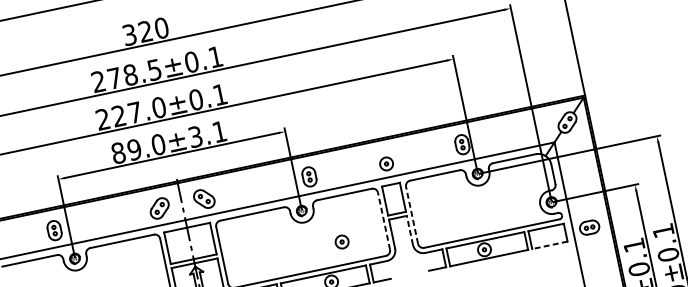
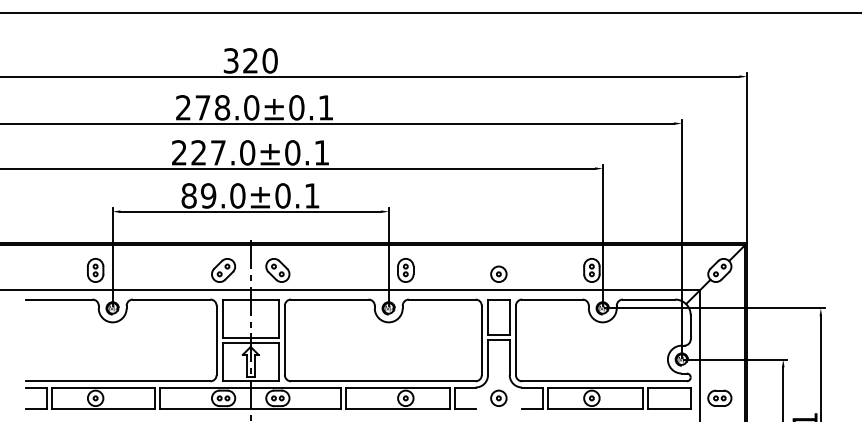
text: (154, 69) -> (251, 107), 278.5±0.1 -> 278.0±0.1
text: (195, 136) -> (282, 195), 89.0±3.1 -> 89.0±0.1
line: (411, 215) -> (515, 340), dashed -> solid
line: (383, 221) -> (481, 340), dashed -> solid
line: (409, 230) -> (509, 357), dashed -> solid
part: (341, 241) -> (498, 397), moved
line: (550, 245) -> (669, 409), dashed -> solid

